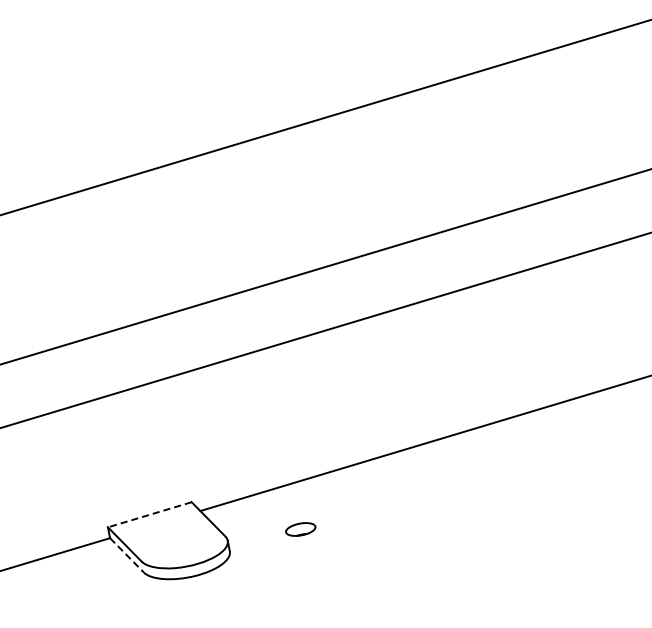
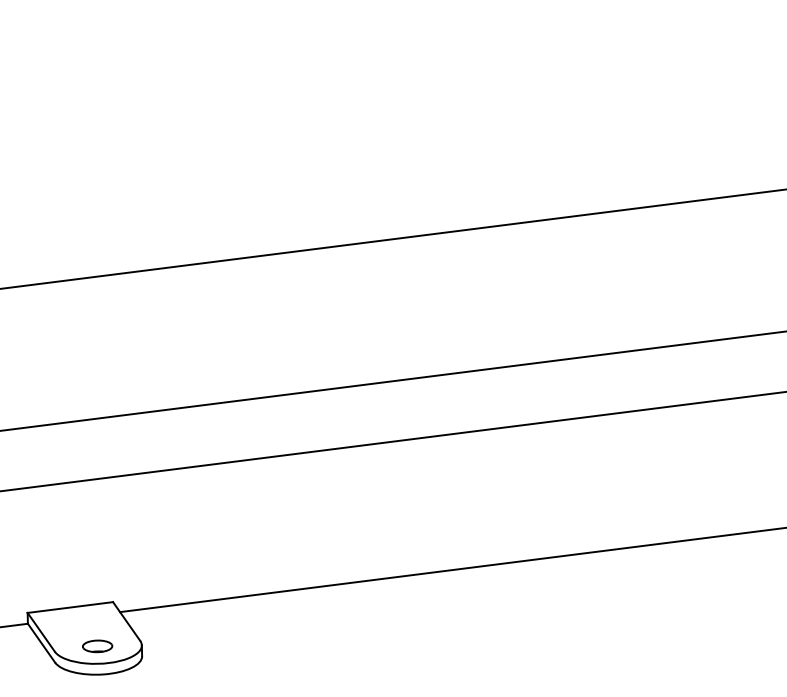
line: (148, 514) -> (69, 607), dashed -> solid
part: (300, 529) -> (97, 646), moved
line: (126, 555) -> (41, 643), dashed -> solid

